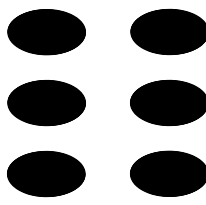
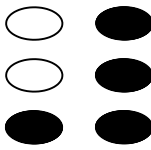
hatch: (46, 32) -> (34, 23), removed
hatch: (46, 102) -> (34, 75), removed

